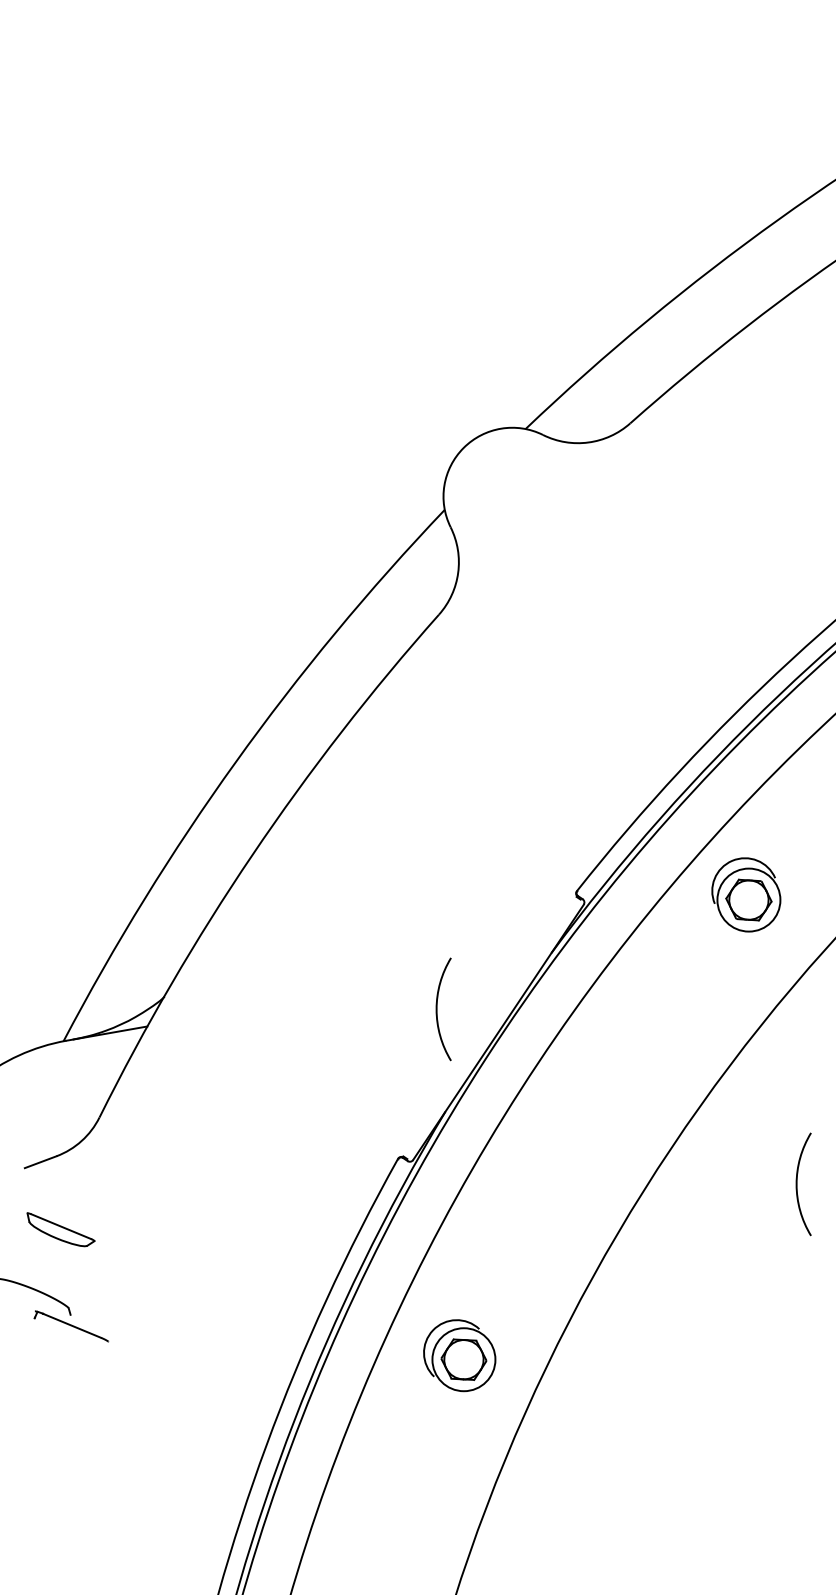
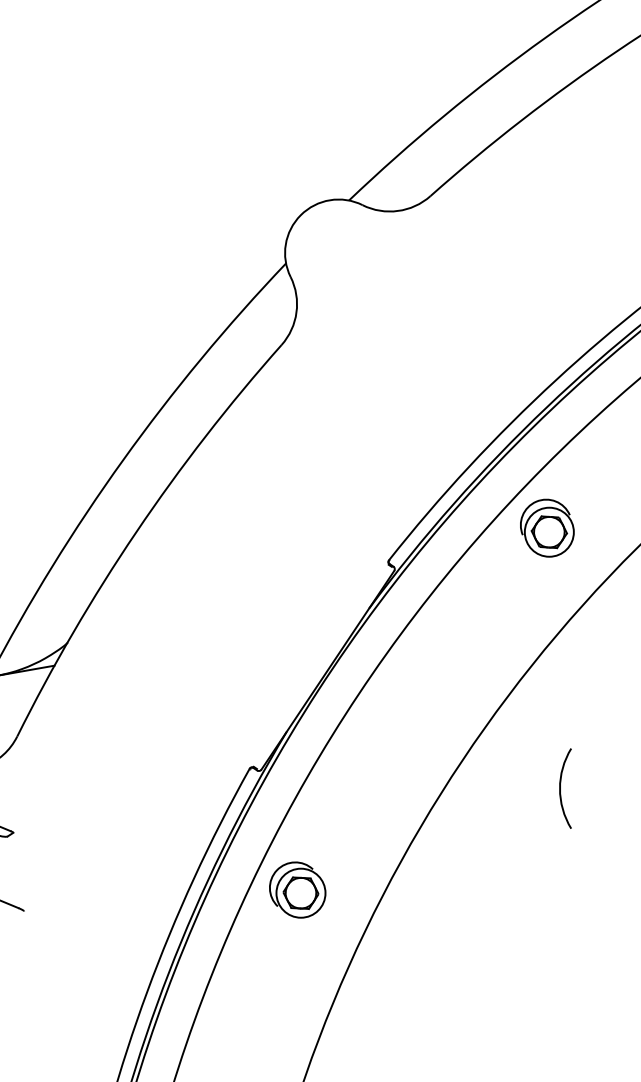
part: (746, 894) -> (547, 527), moved
arc: (437, 1009) -> (280, 652), removed
part: (459, 1355) -> (297, 889), moved

